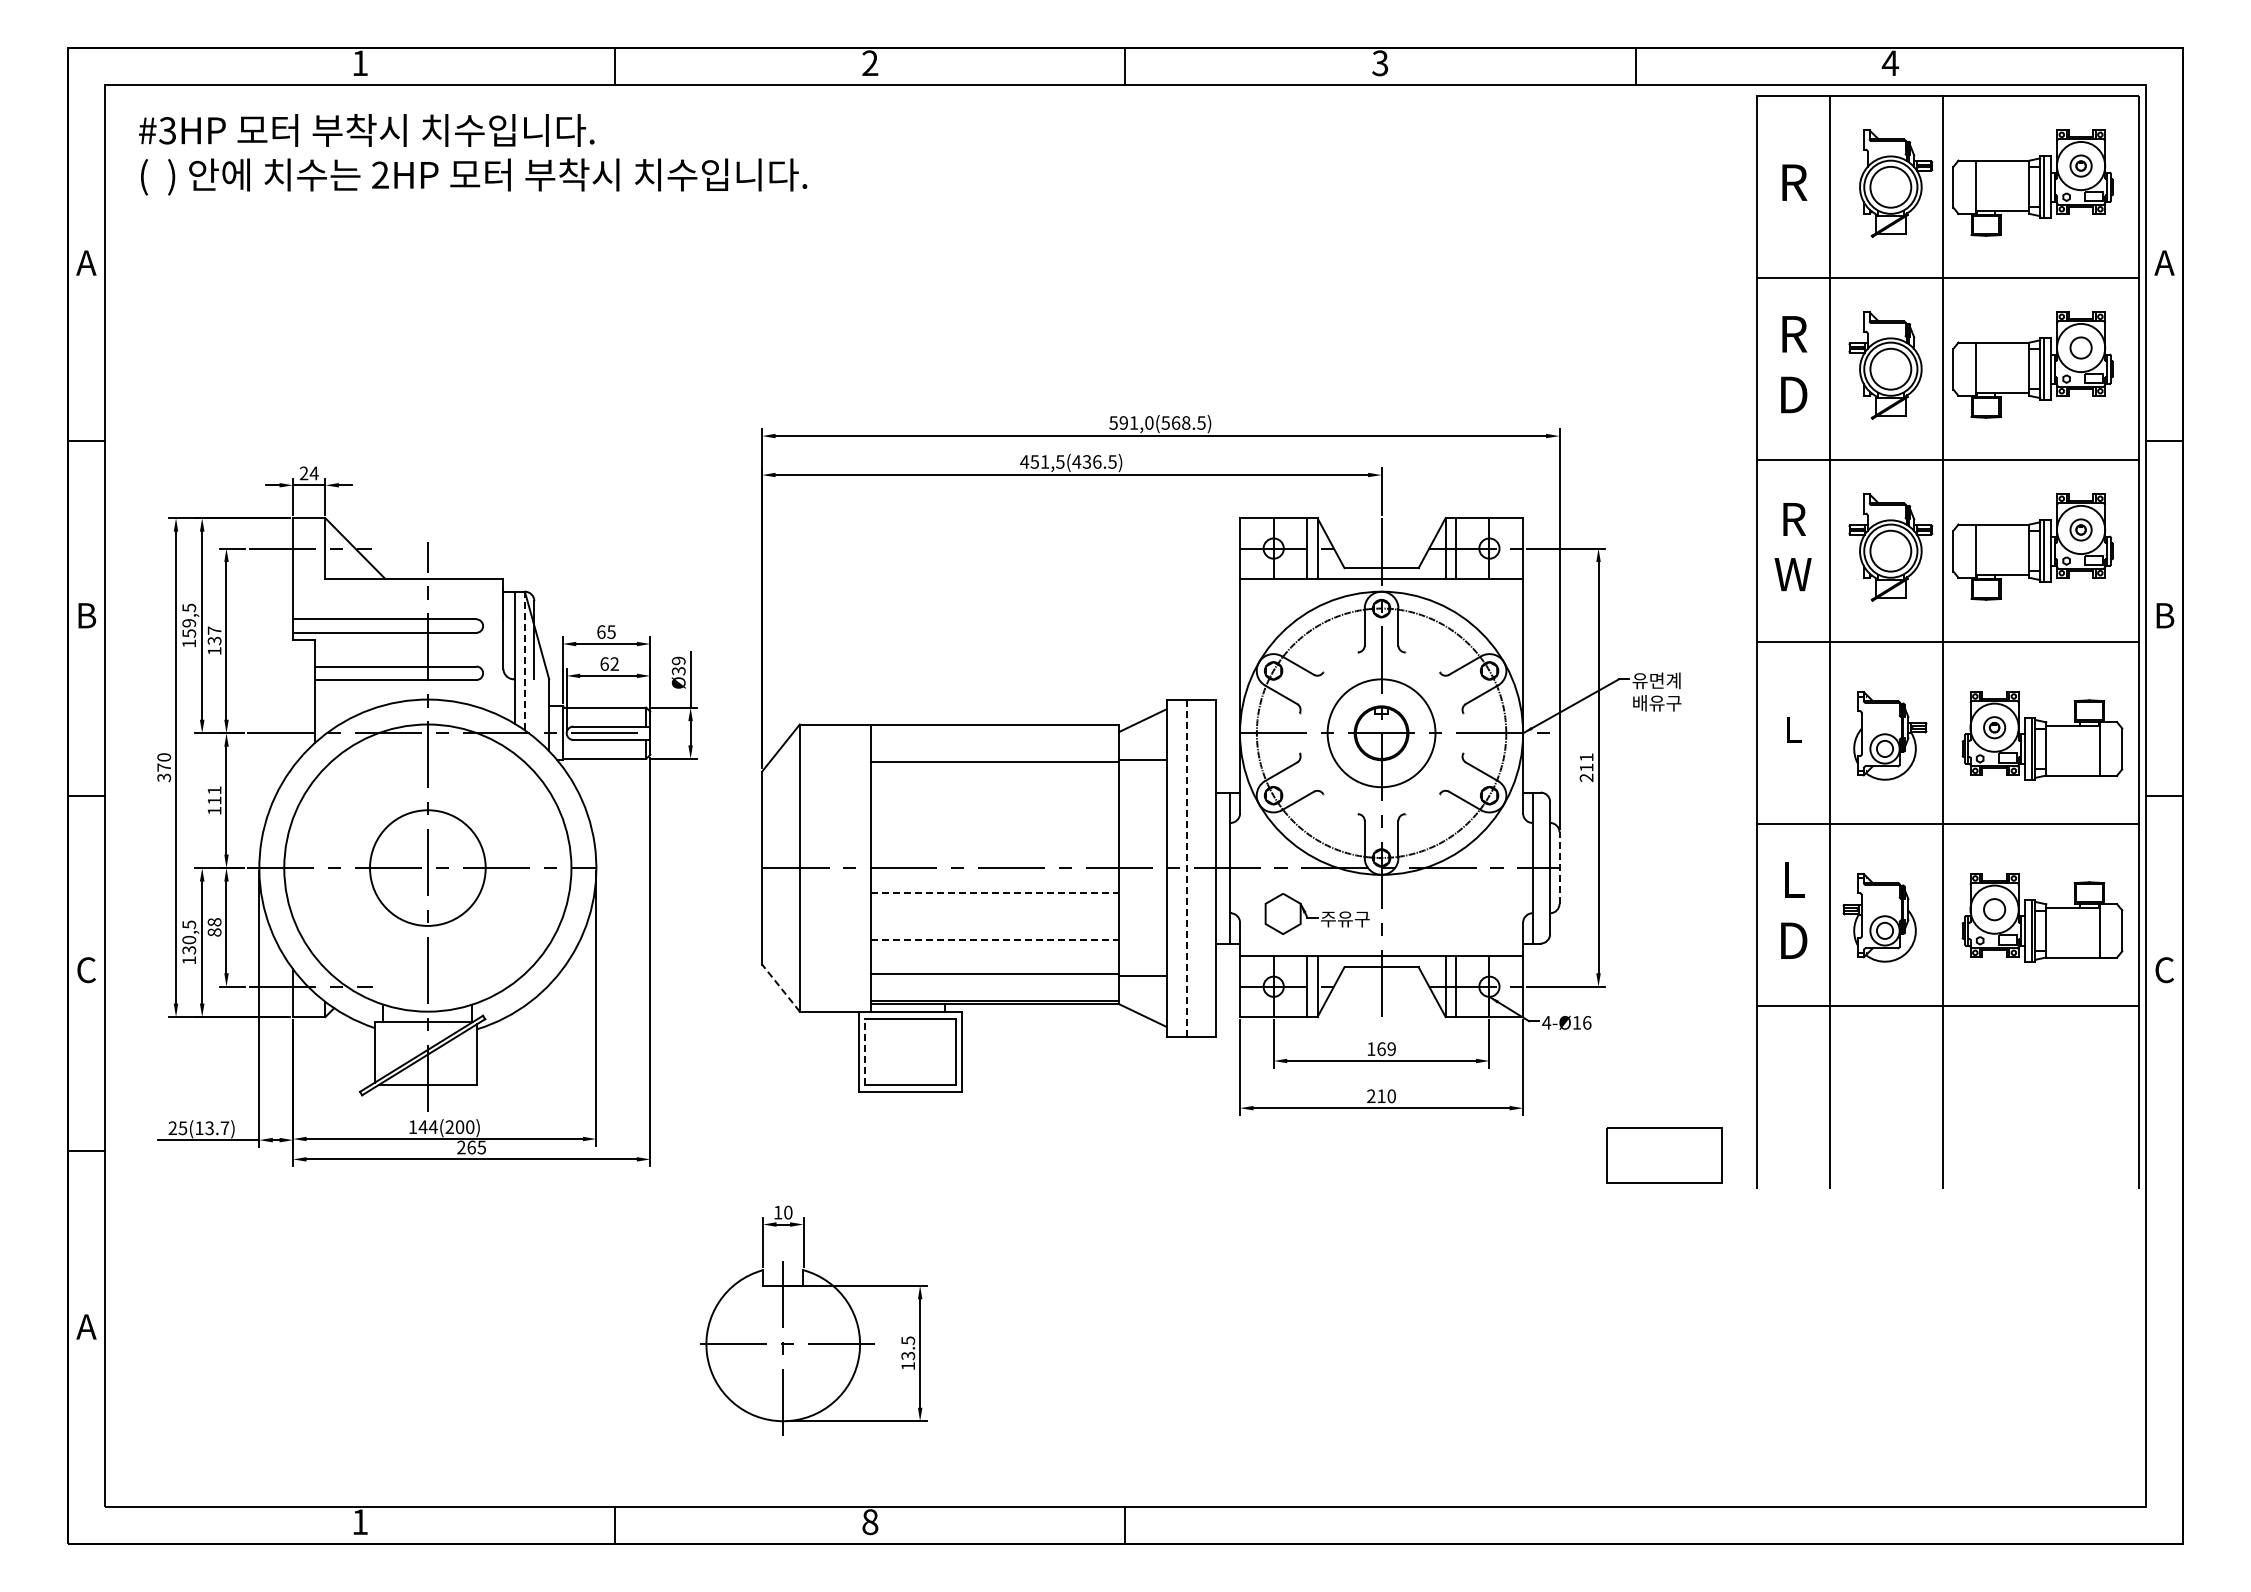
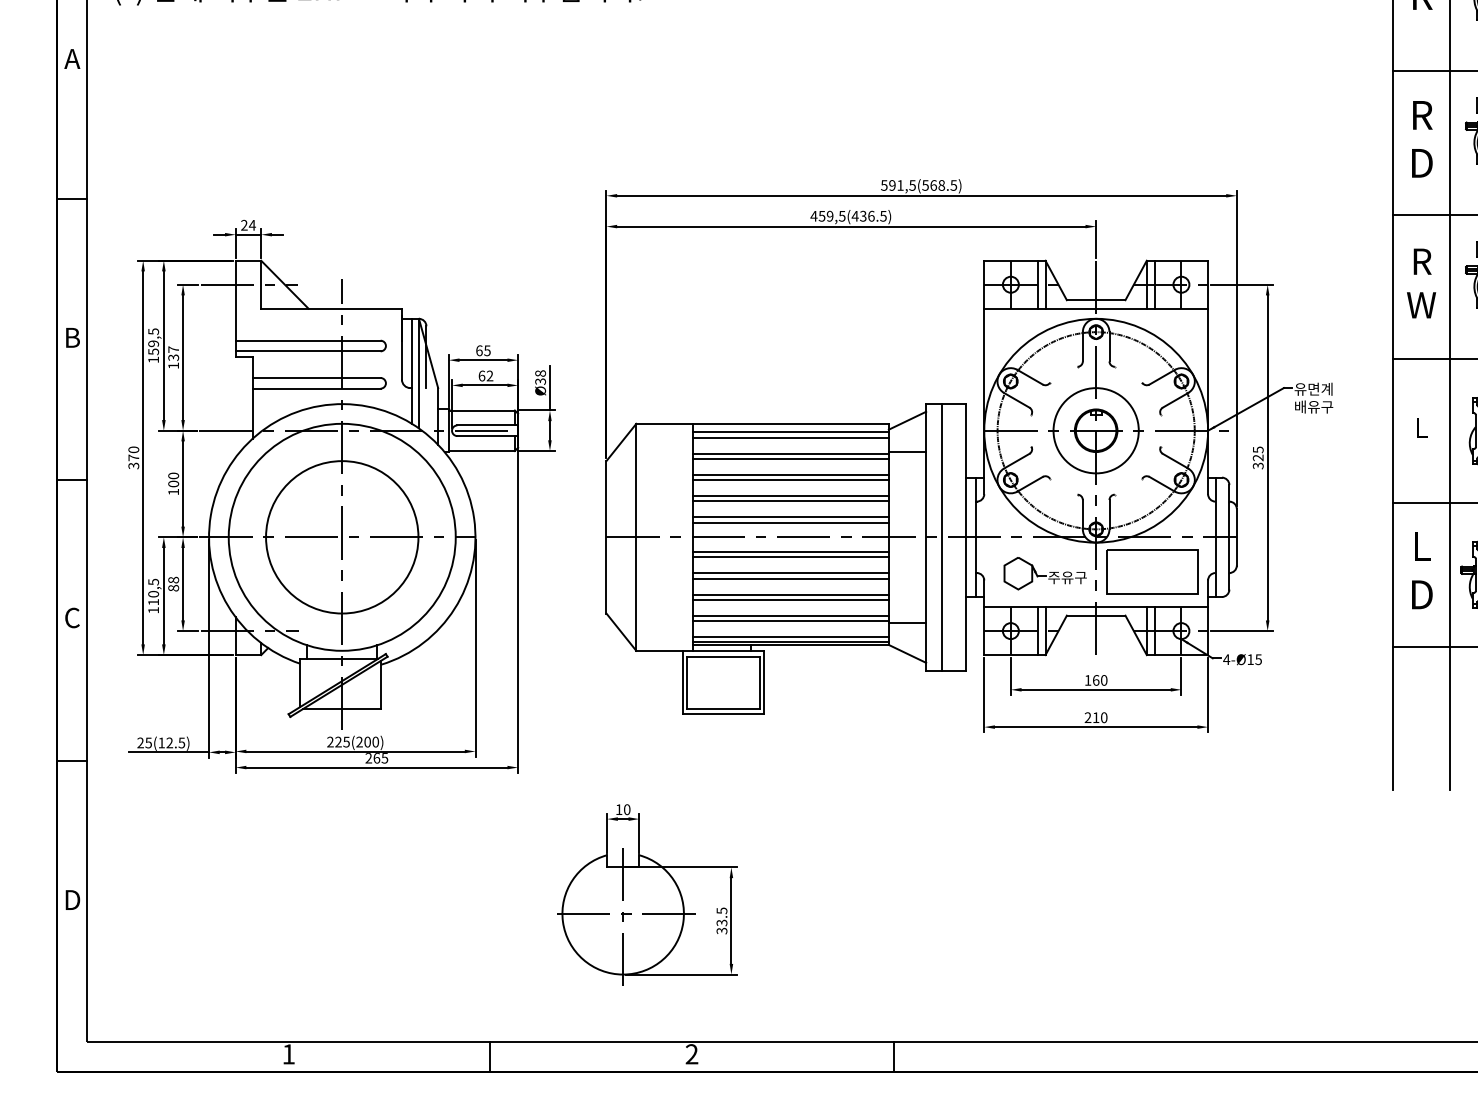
text: (1149, 422) -> (912, 185), 591,0(568.5) -> 591,5(568.5)
text: (1044, 461) -> (829, 215), 451,5(436.5) -> 459,5(436.5)
line: (524, 660) -> (418, 373), dashed -> solid
text: (678, 660) -> (540, 373), Ø39 -> Ø38
line: (995, 735) -> (790, 432), added
line: (995, 741) -> (790, 437), added
text: (1586, 767) -> (1258, 457), 211 -> 325
line: (995, 768) -> (790, 458), added
line: (995, 789) -> (790, 475), added
text: (214, 795) -> (173, 479), 111 -> 100
line: (995, 795) -> (790, 479), added
line: (995, 816) -> (790, 496), added
line: (995, 822) -> (790, 501), added
line: (995, 842) -> (790, 517), added
line: (995, 849) -> (790, 522), added
circle: (427, 867) -> (341, 536), size x1.67
line: (1186, 868) -> (941, 537), dashed -> solid
line: (1559, 868) -> (1236, 537), dashed -> solid
line: (995, 886) -> (790, 551), added
line: (995, 893) -> (790, 557), dashed -> solid
line: (995, 913) -> (790, 573), added
line: (995, 920) -> (790, 578), added
line: (995, 940) -> (790, 594), dashed -> solid
line: (995, 947) -> (790, 600), added
text: (189, 950) -> (153, 602), 130,5 -> 110,5
line: (995, 967) -> (790, 615), added
line: (780, 987) -> (621, 631), dashed -> solid
line: (995, 994) -> (790, 637), added
text: (1587, 1022) -> (1258, 659), 4-Ø16 -> 4-Ø15
text: (1391, 1048) -> (1104, 679), 169 -> 160
line: (864, 1051) -> (687, 682), dashed -> solid
text: (422, 1127) -> (338, 742), 144(200) -> 225(200)
text: (217, 1128) -> (175, 743), 25(13.7) -> 25(12.5)
part: (1664, 1155) -> (1152, 571), moved
text: (86, 1326) -> (72, 899), A -> D
text: (908, 1366) -> (722, 931), 13.5 -> 33.5
text: (870, 1522) -> (692, 1054), 8 -> 2

